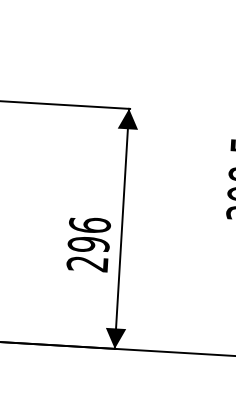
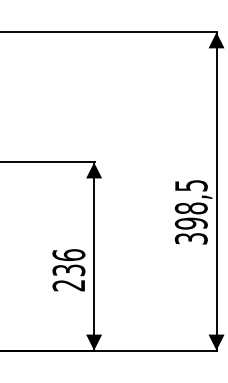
text: (88, 244) -> (68, 270), 296 -> 236

